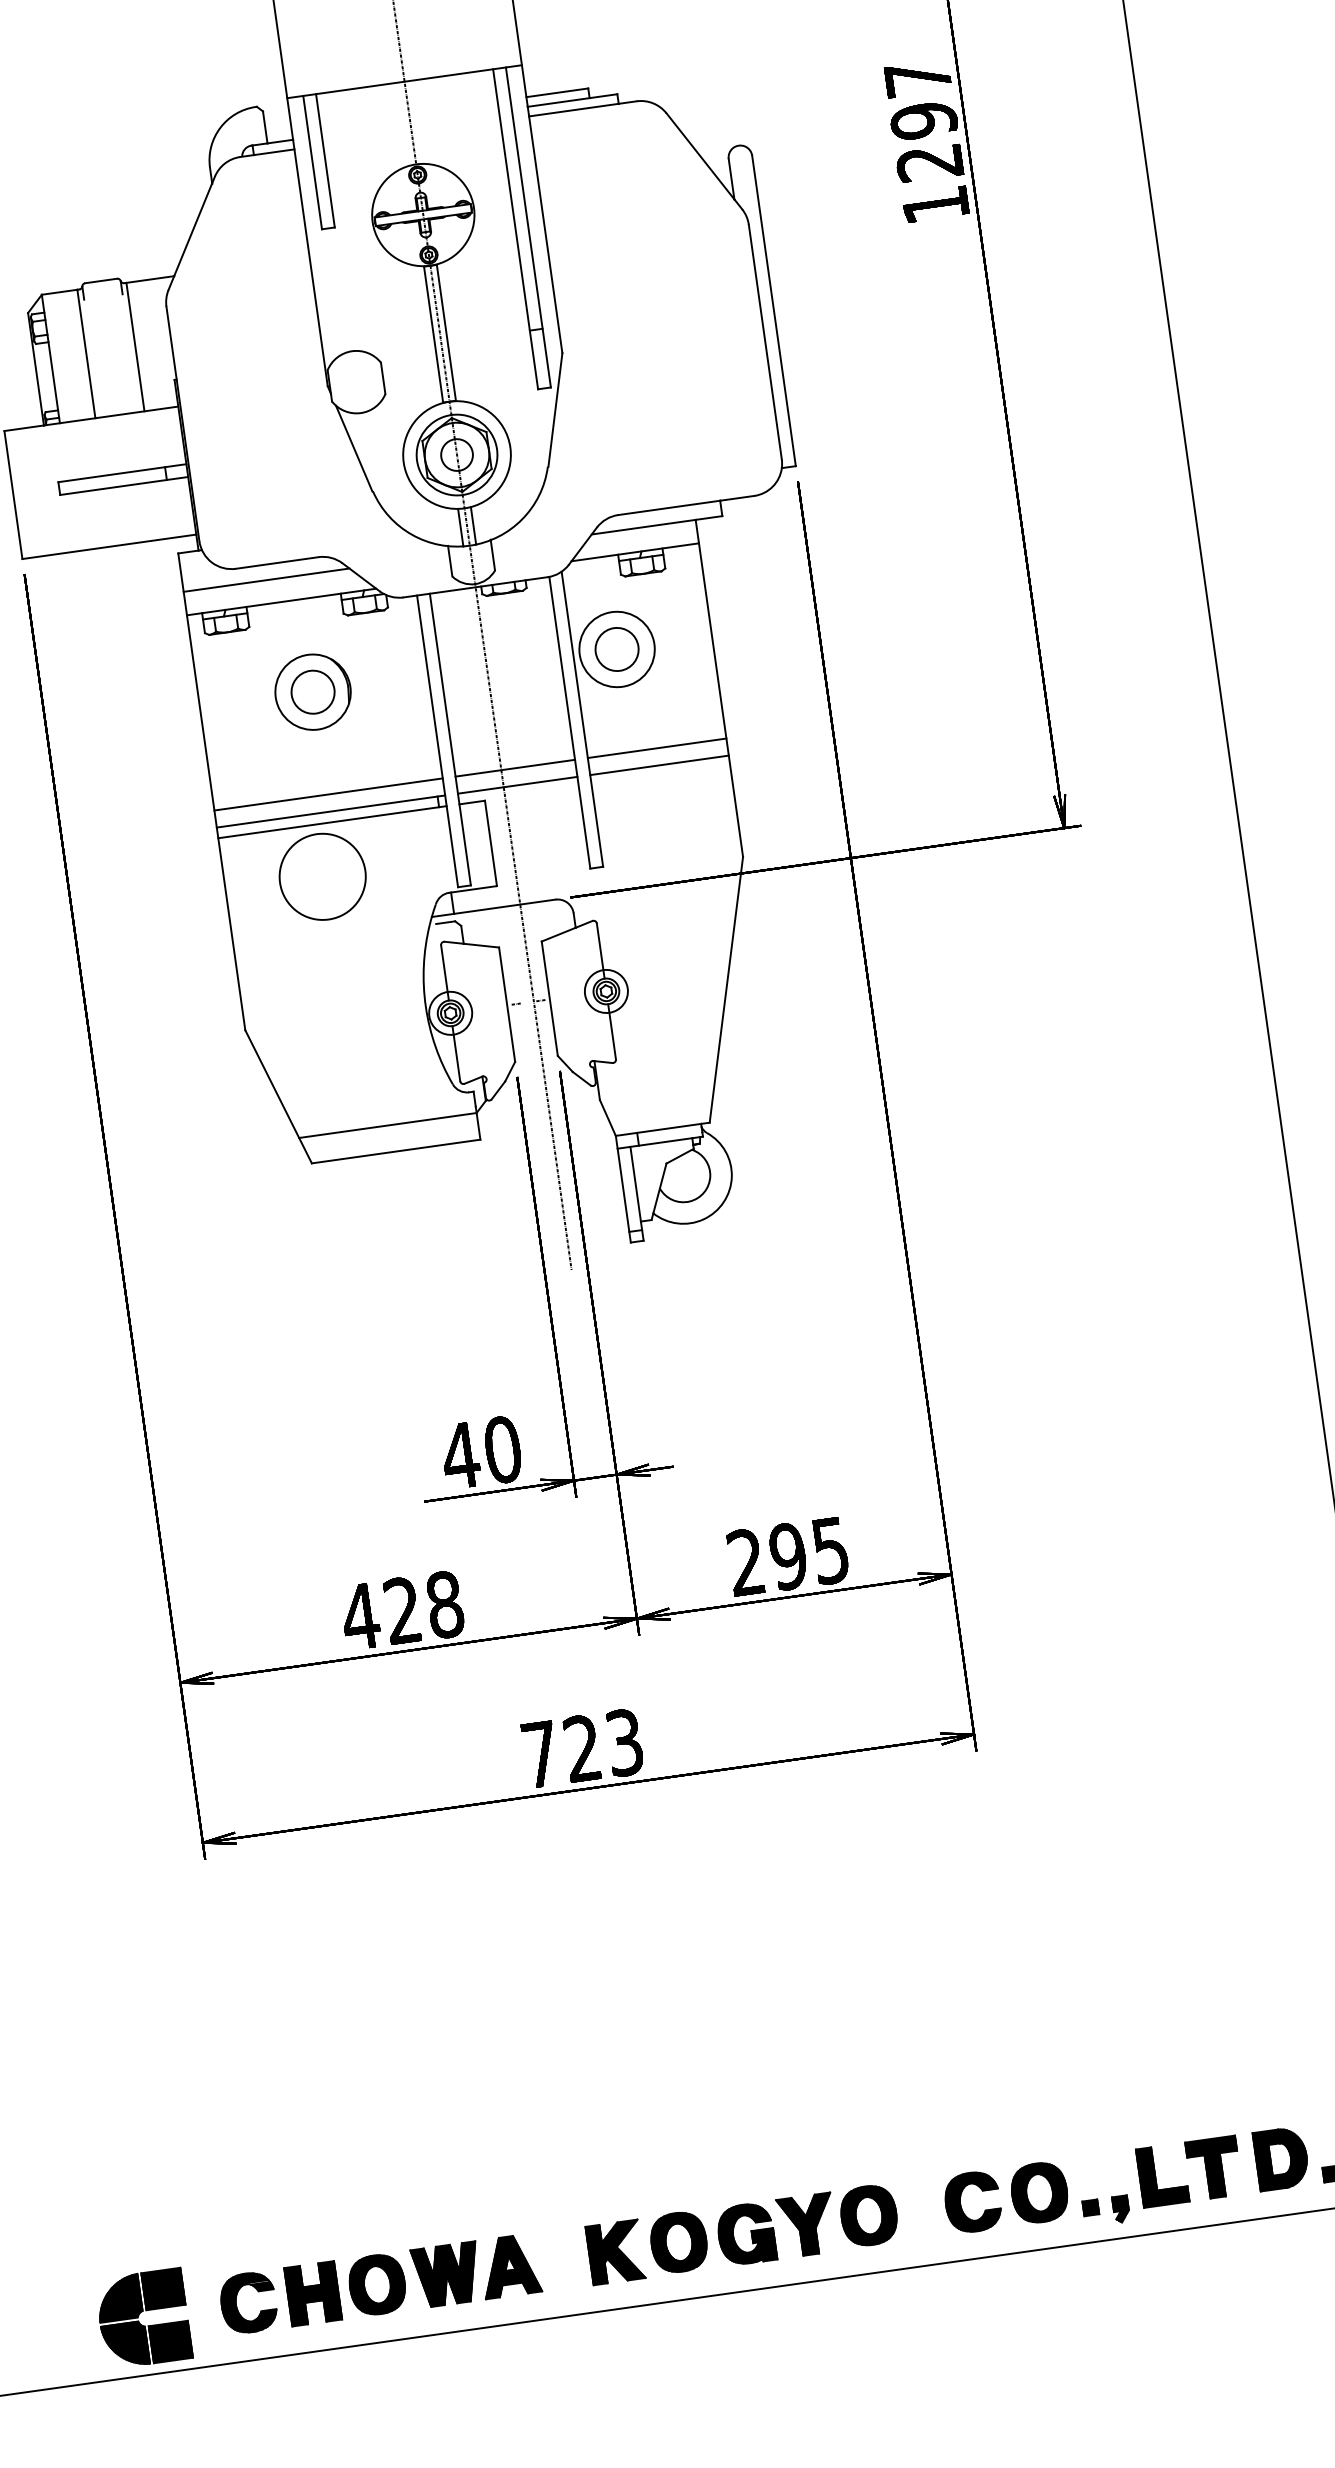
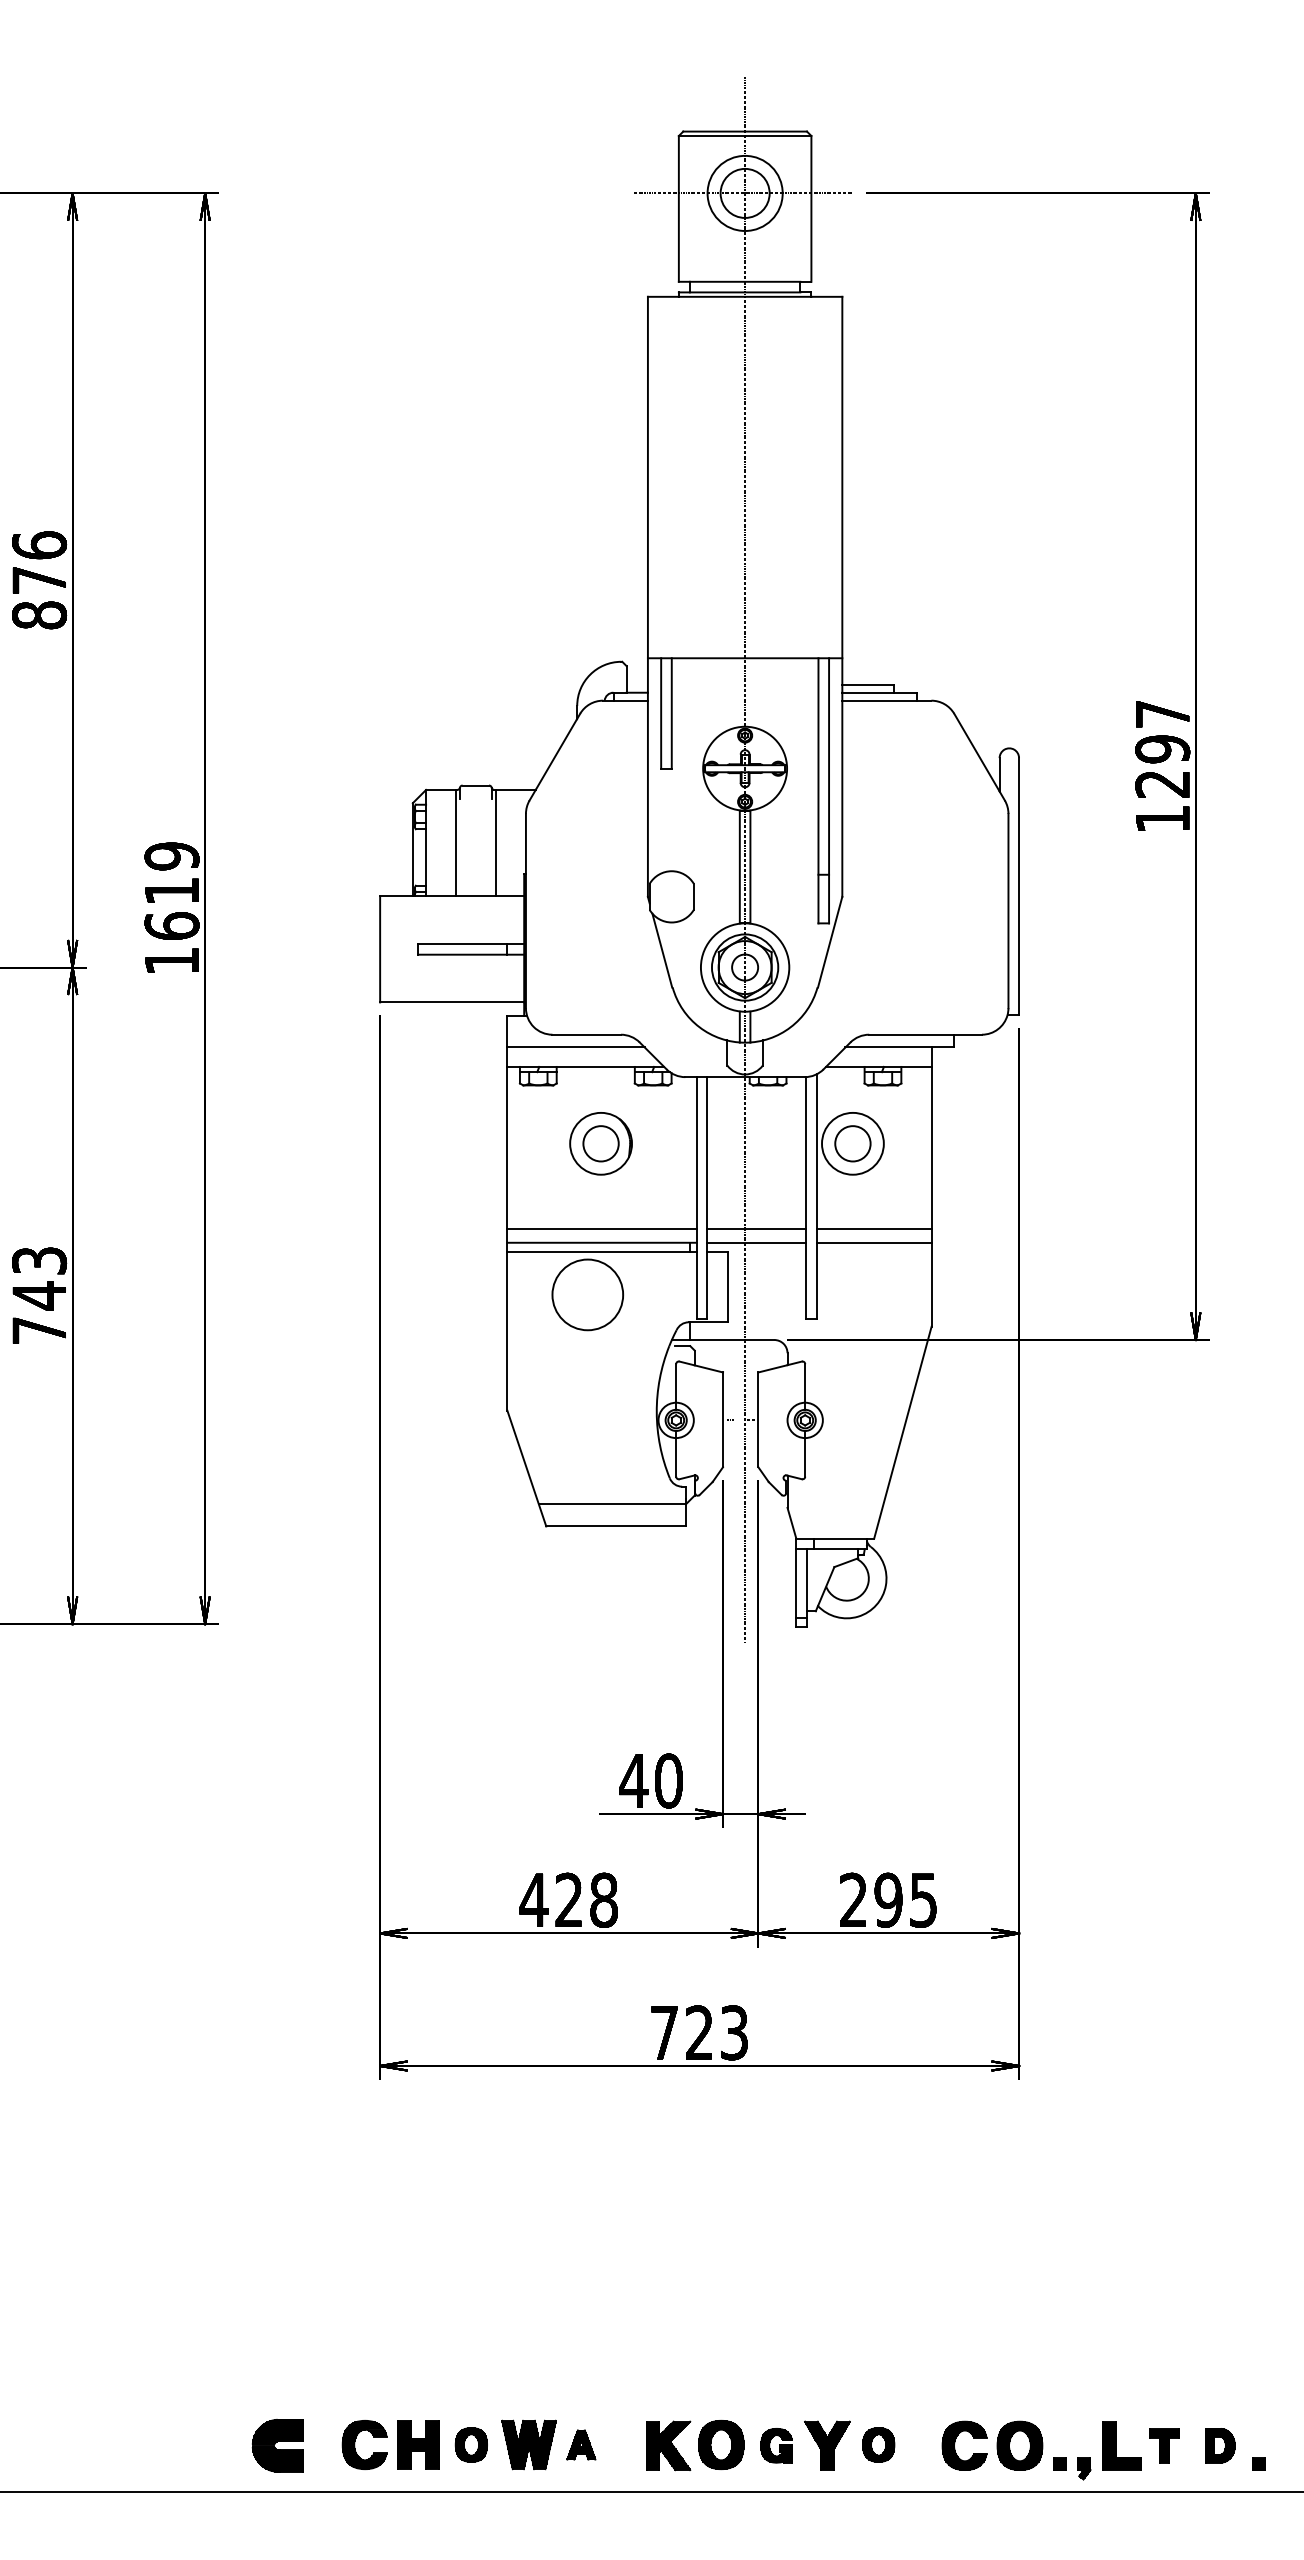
part: (1281, 2158) -> (1220, 2445), size x0.7
part: (1213, 2167) -> (1164, 2445), size x0.7
part: (868, 2215) -> (878, 2444), size x0.7
part: (745, 2233) -> (776, 2445), size x0.7
part: (510, 2265) -> (581, 2444), size x0.6
part: (377, 2284) -> (471, 2444), size x0.7
part: (143, 2318) -> (277, 2445), size x0.7

